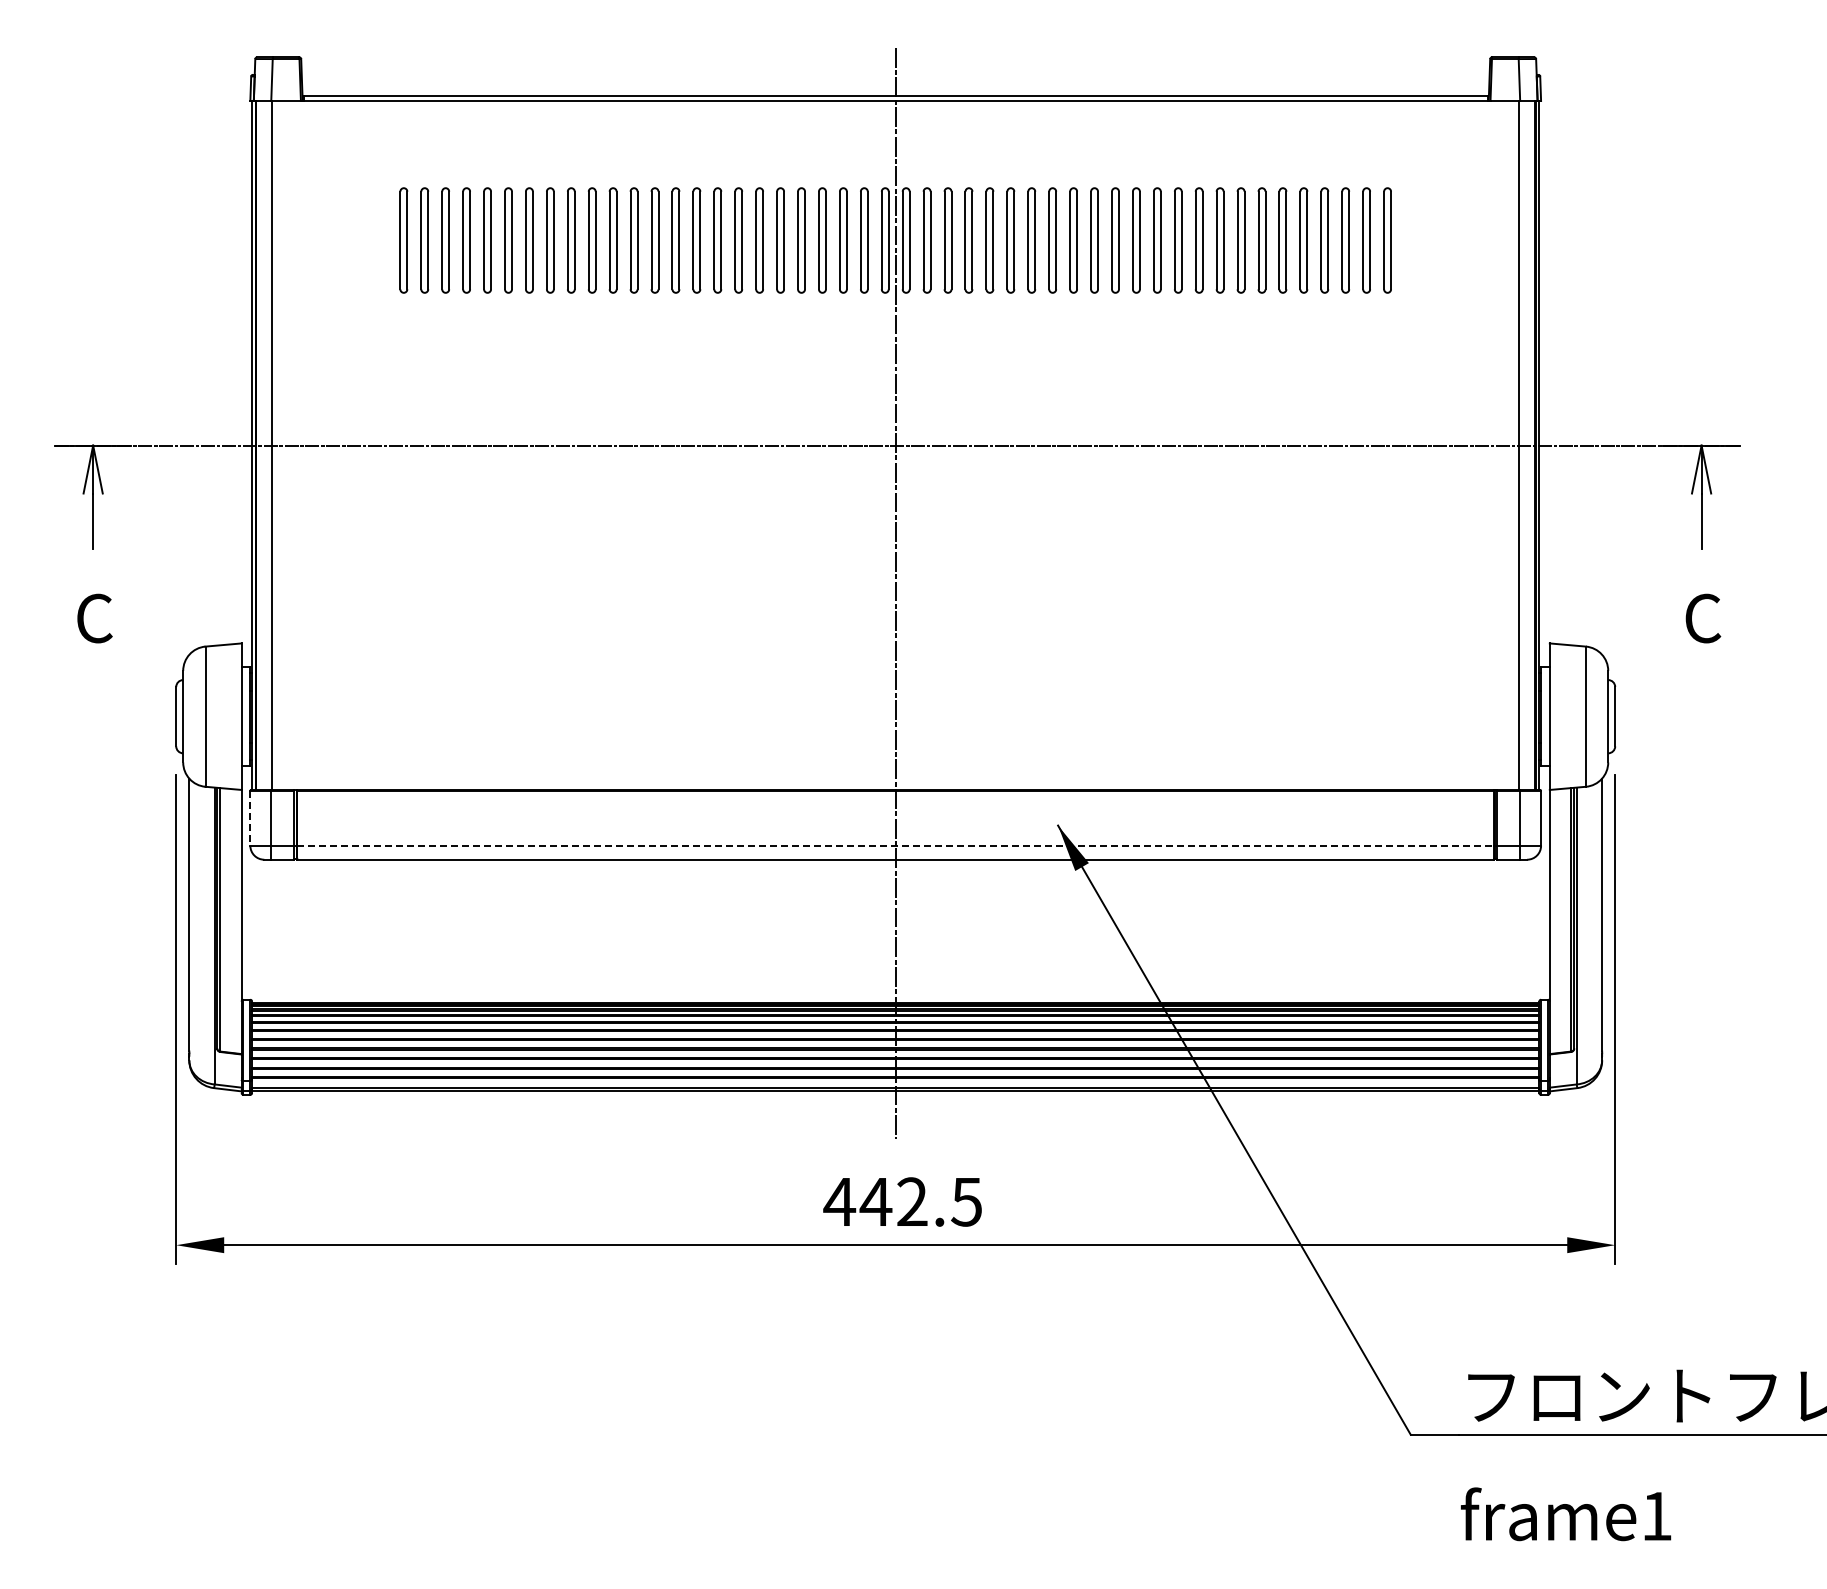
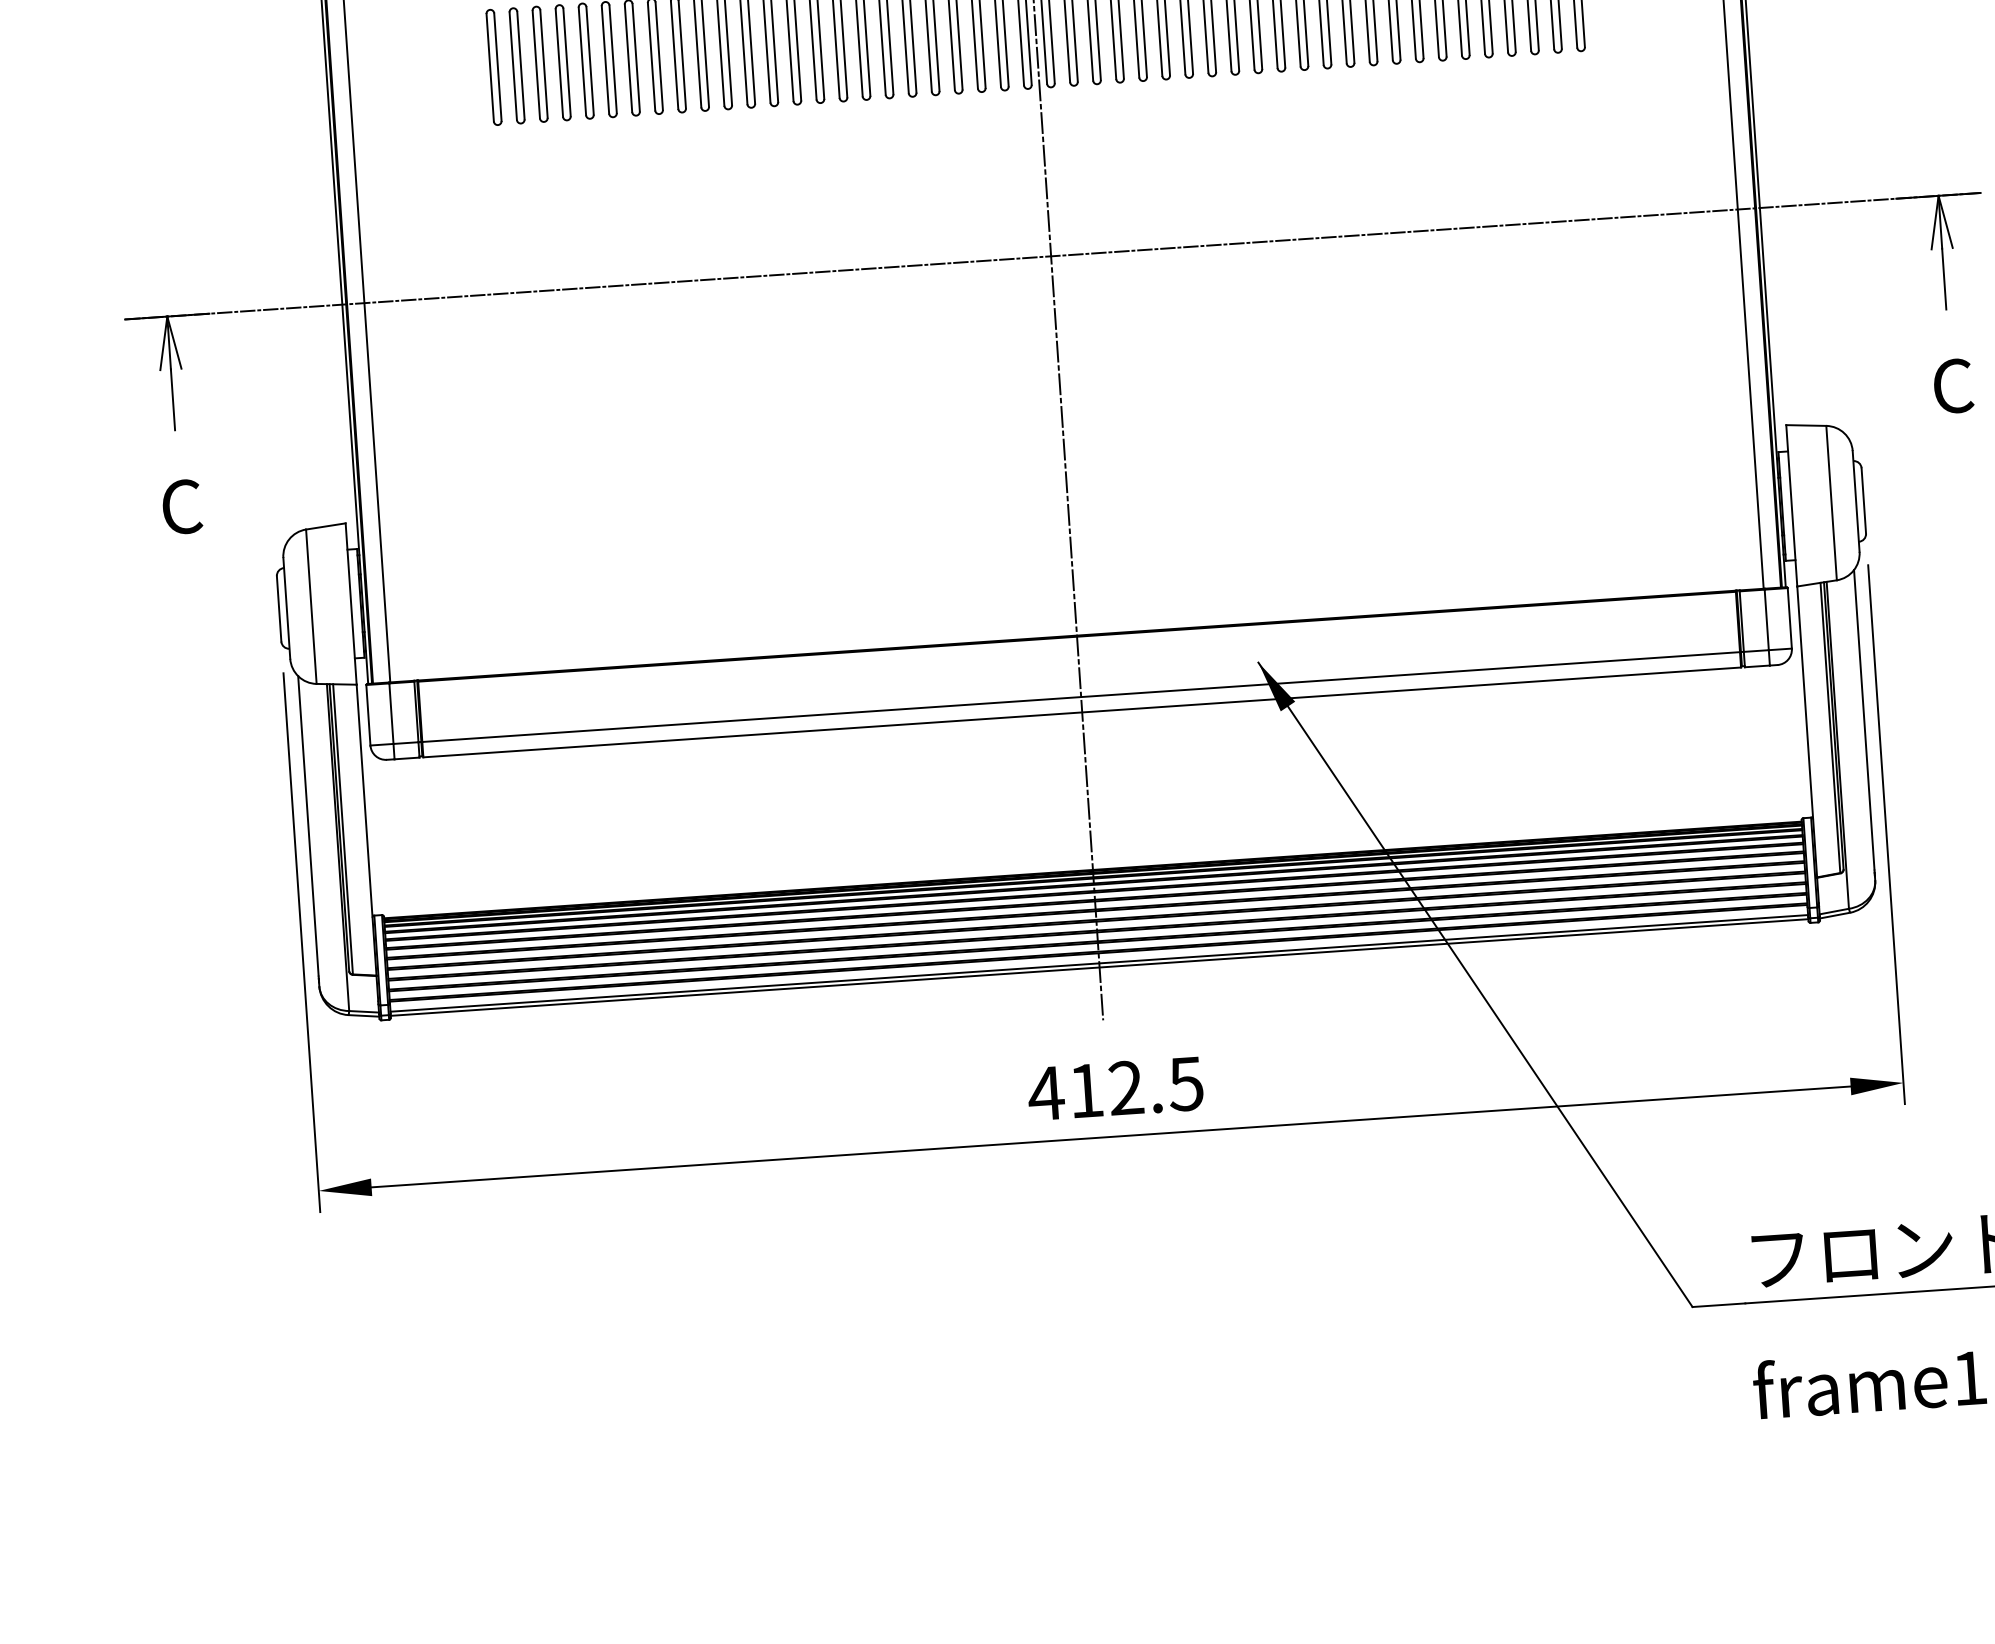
line: (250, 818) -> (368, 715), dashed -> solid
line: (896, 845) -> (1082, 696), dashed -> solid
text: (875, 1201) -> (1085, 1090), 442.5 -> 412.5

